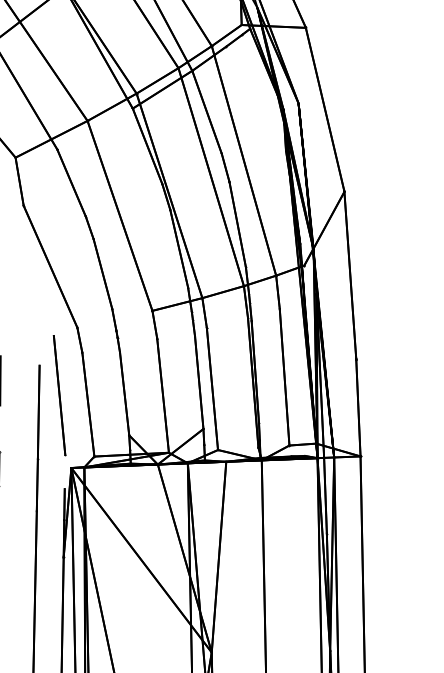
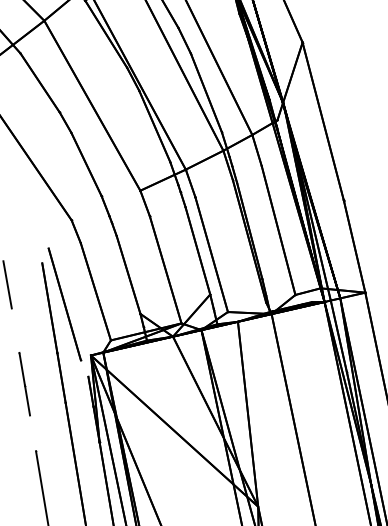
line: (59, 395) -> (64, 304), moved

